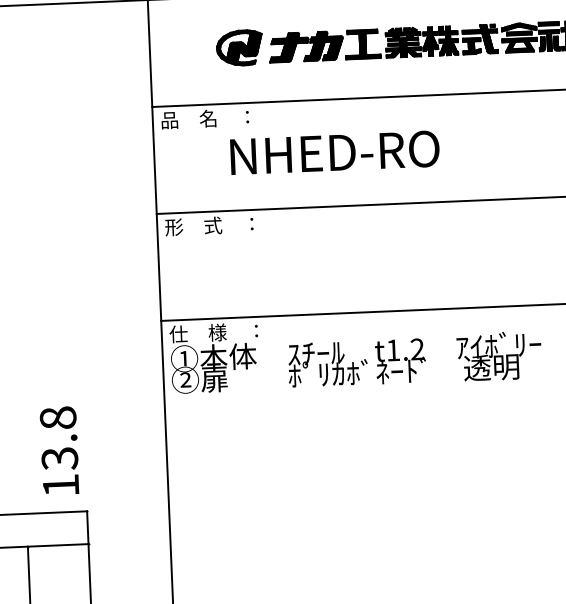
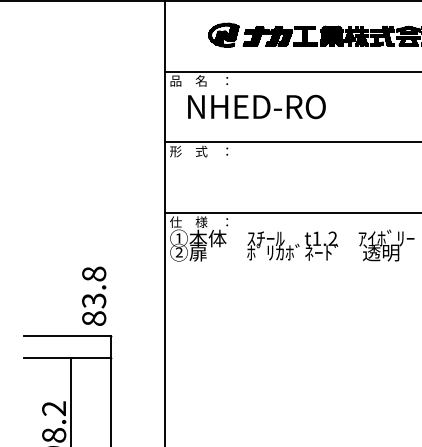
text: (334, 152) -> (256, 106), moved
text: (61, 485) -> (94, 318), 13.8 -> 83.8

